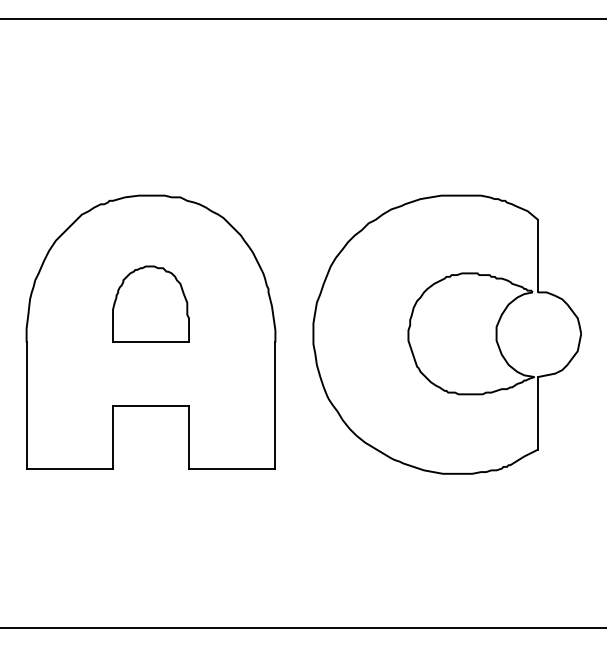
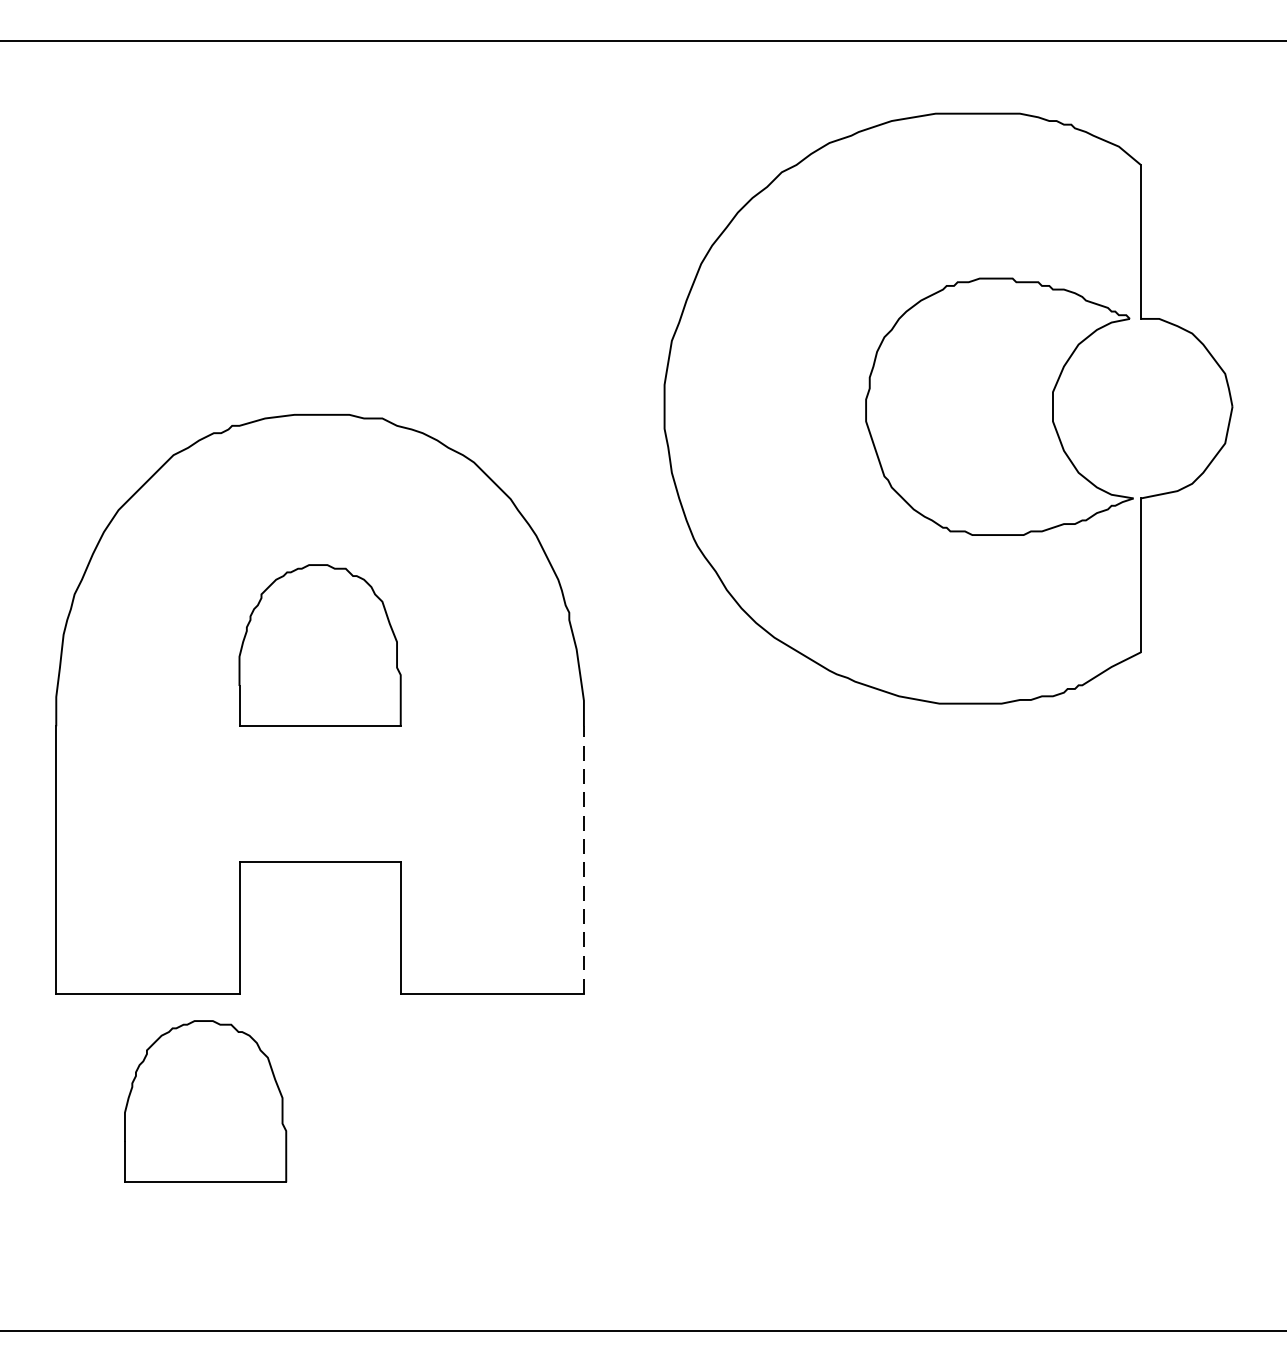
part: (446, 334) -> (946, 408), moved
line: (275, 405) -> (584, 859), solid -> dashed
part: (96, 518) -> (204, 1099), added

